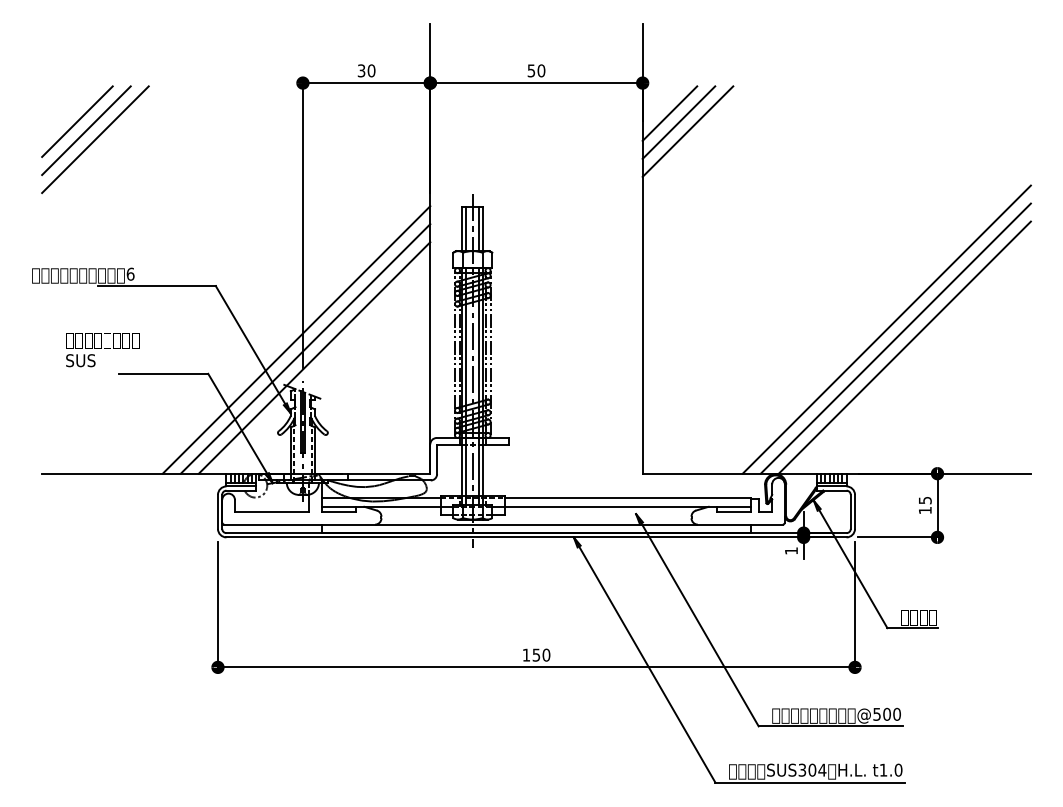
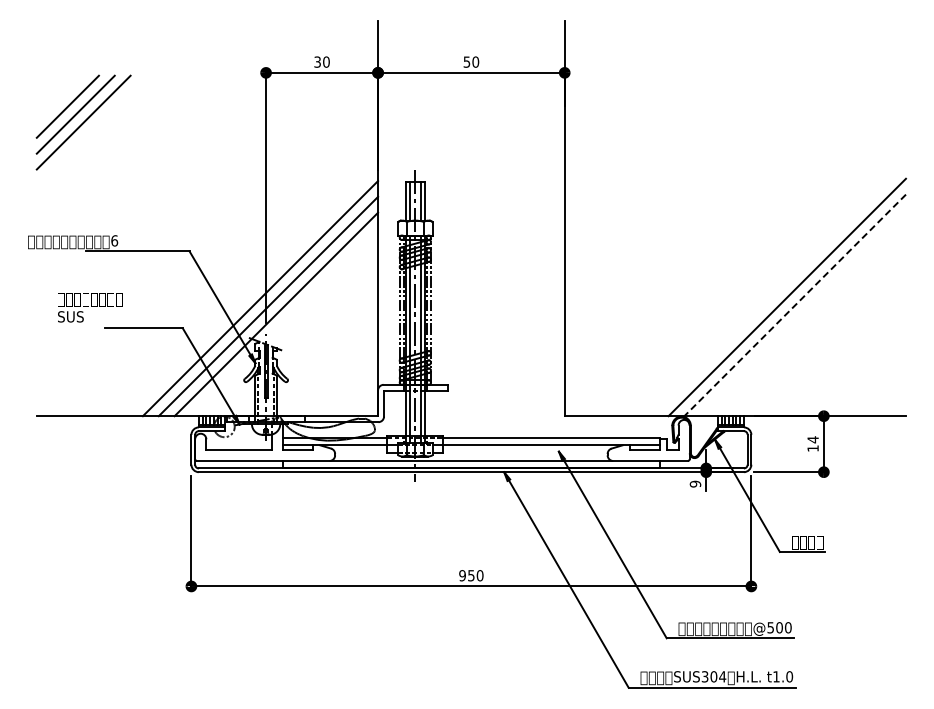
line: (669, 113) -> (588, 99), removed
line: (678, 122) -> (596, 107), removed
line: (687, 131) -> (604, 115), removed
line: (885, 329) -> (778, 289), removed
line: (905, 347) -> (795, 305), solid -> dashed
text: (924, 500) -> (812, 439), 15 -> 14
text: (791, 550) -> (695, 483), 1 -> 9
text: (526, 654) -> (462, 575), 150 -> 950

